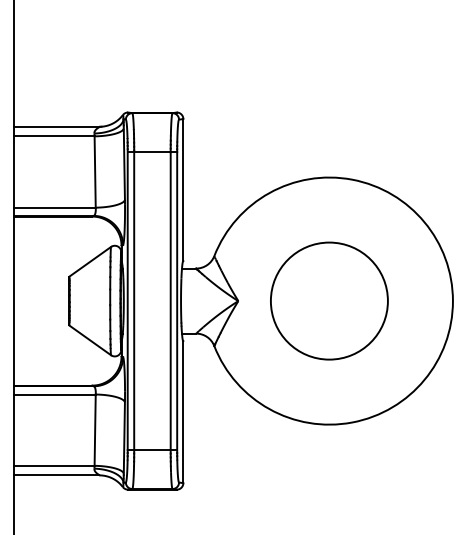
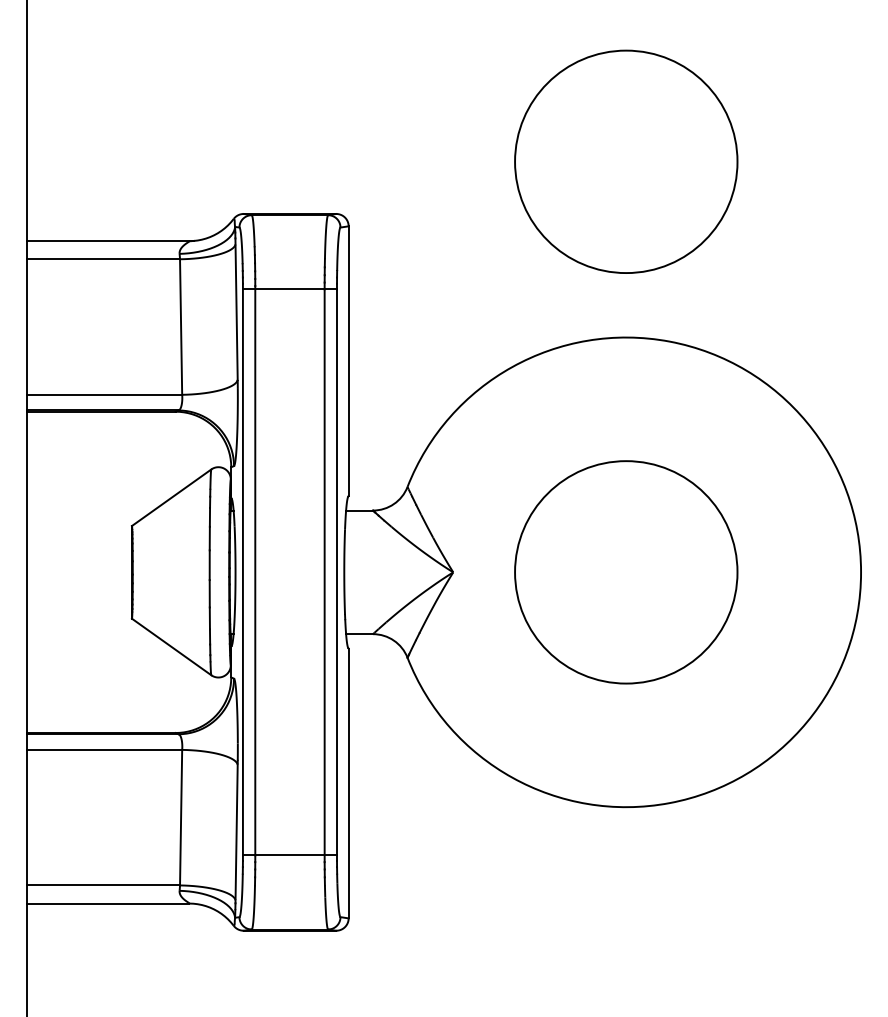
circle: (329, 84) -> (626, 160), added

